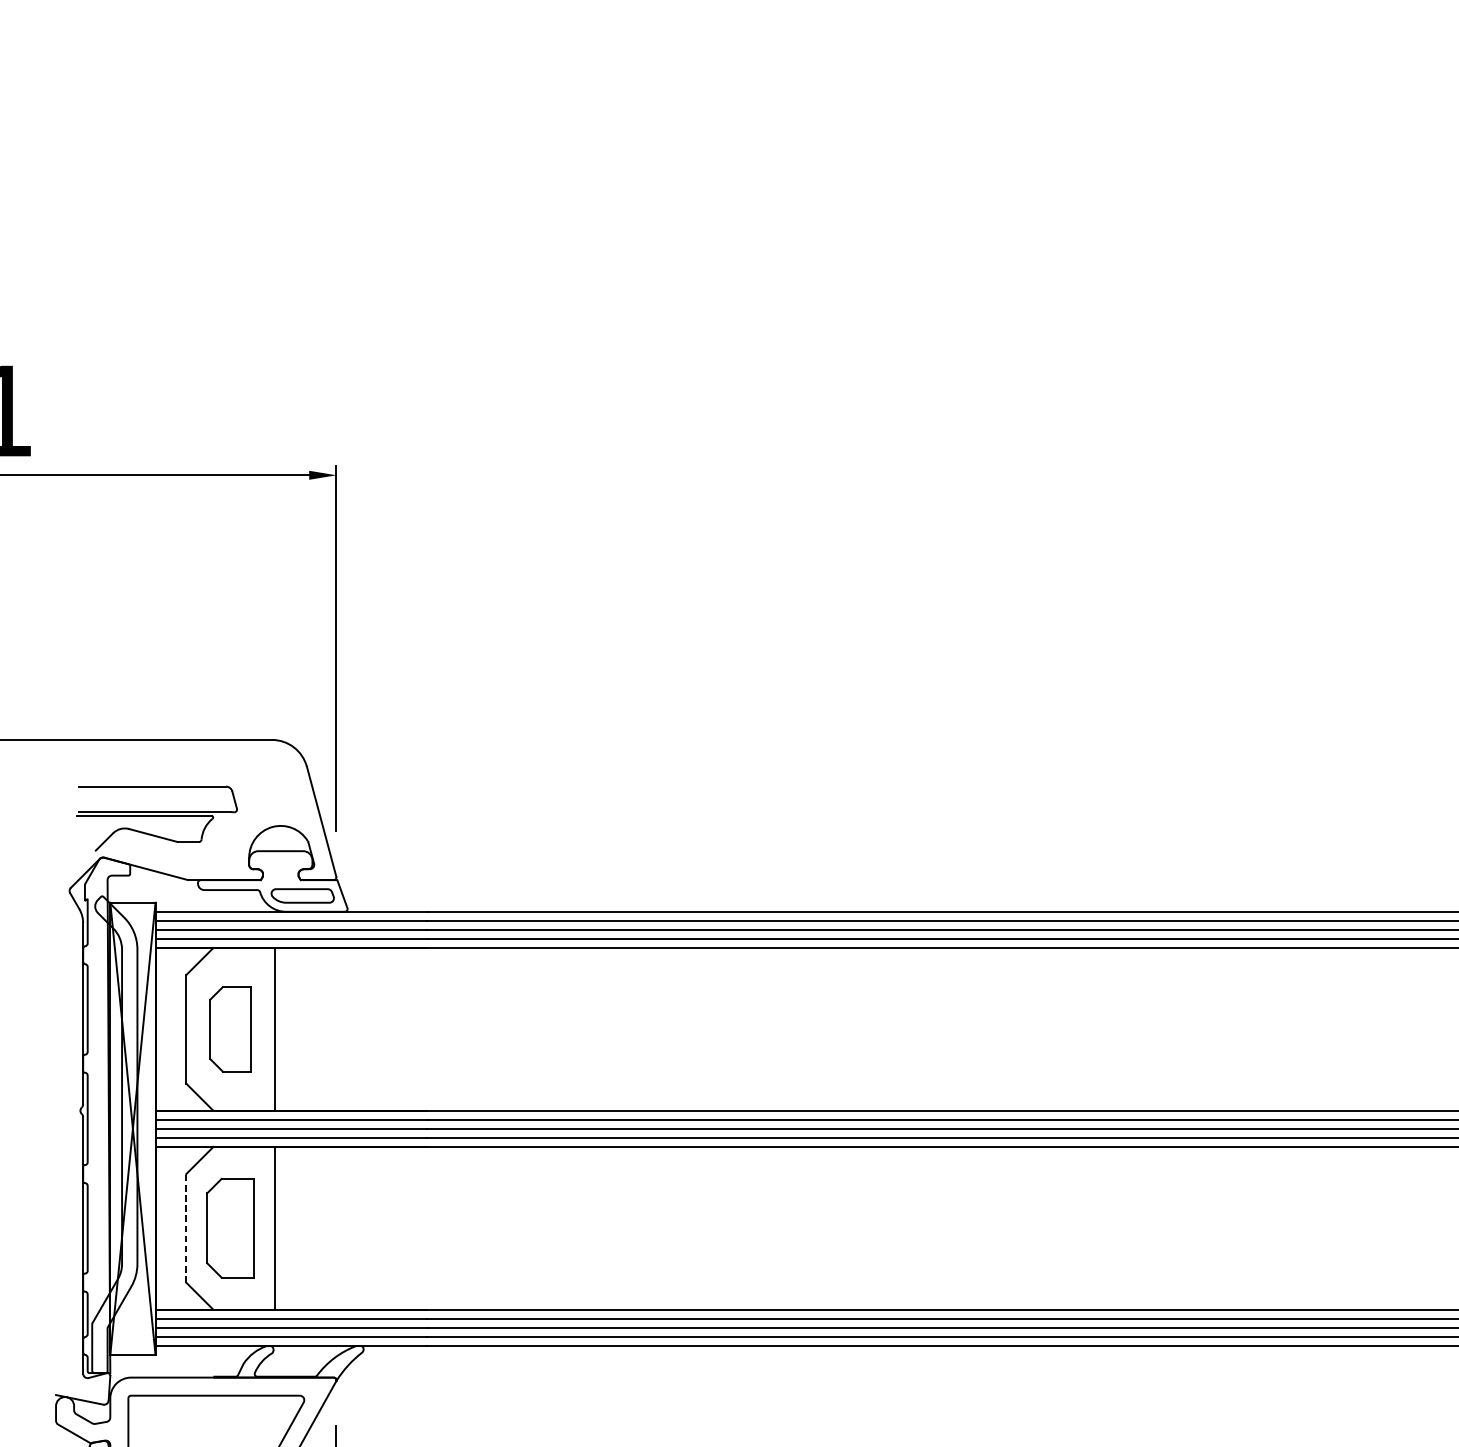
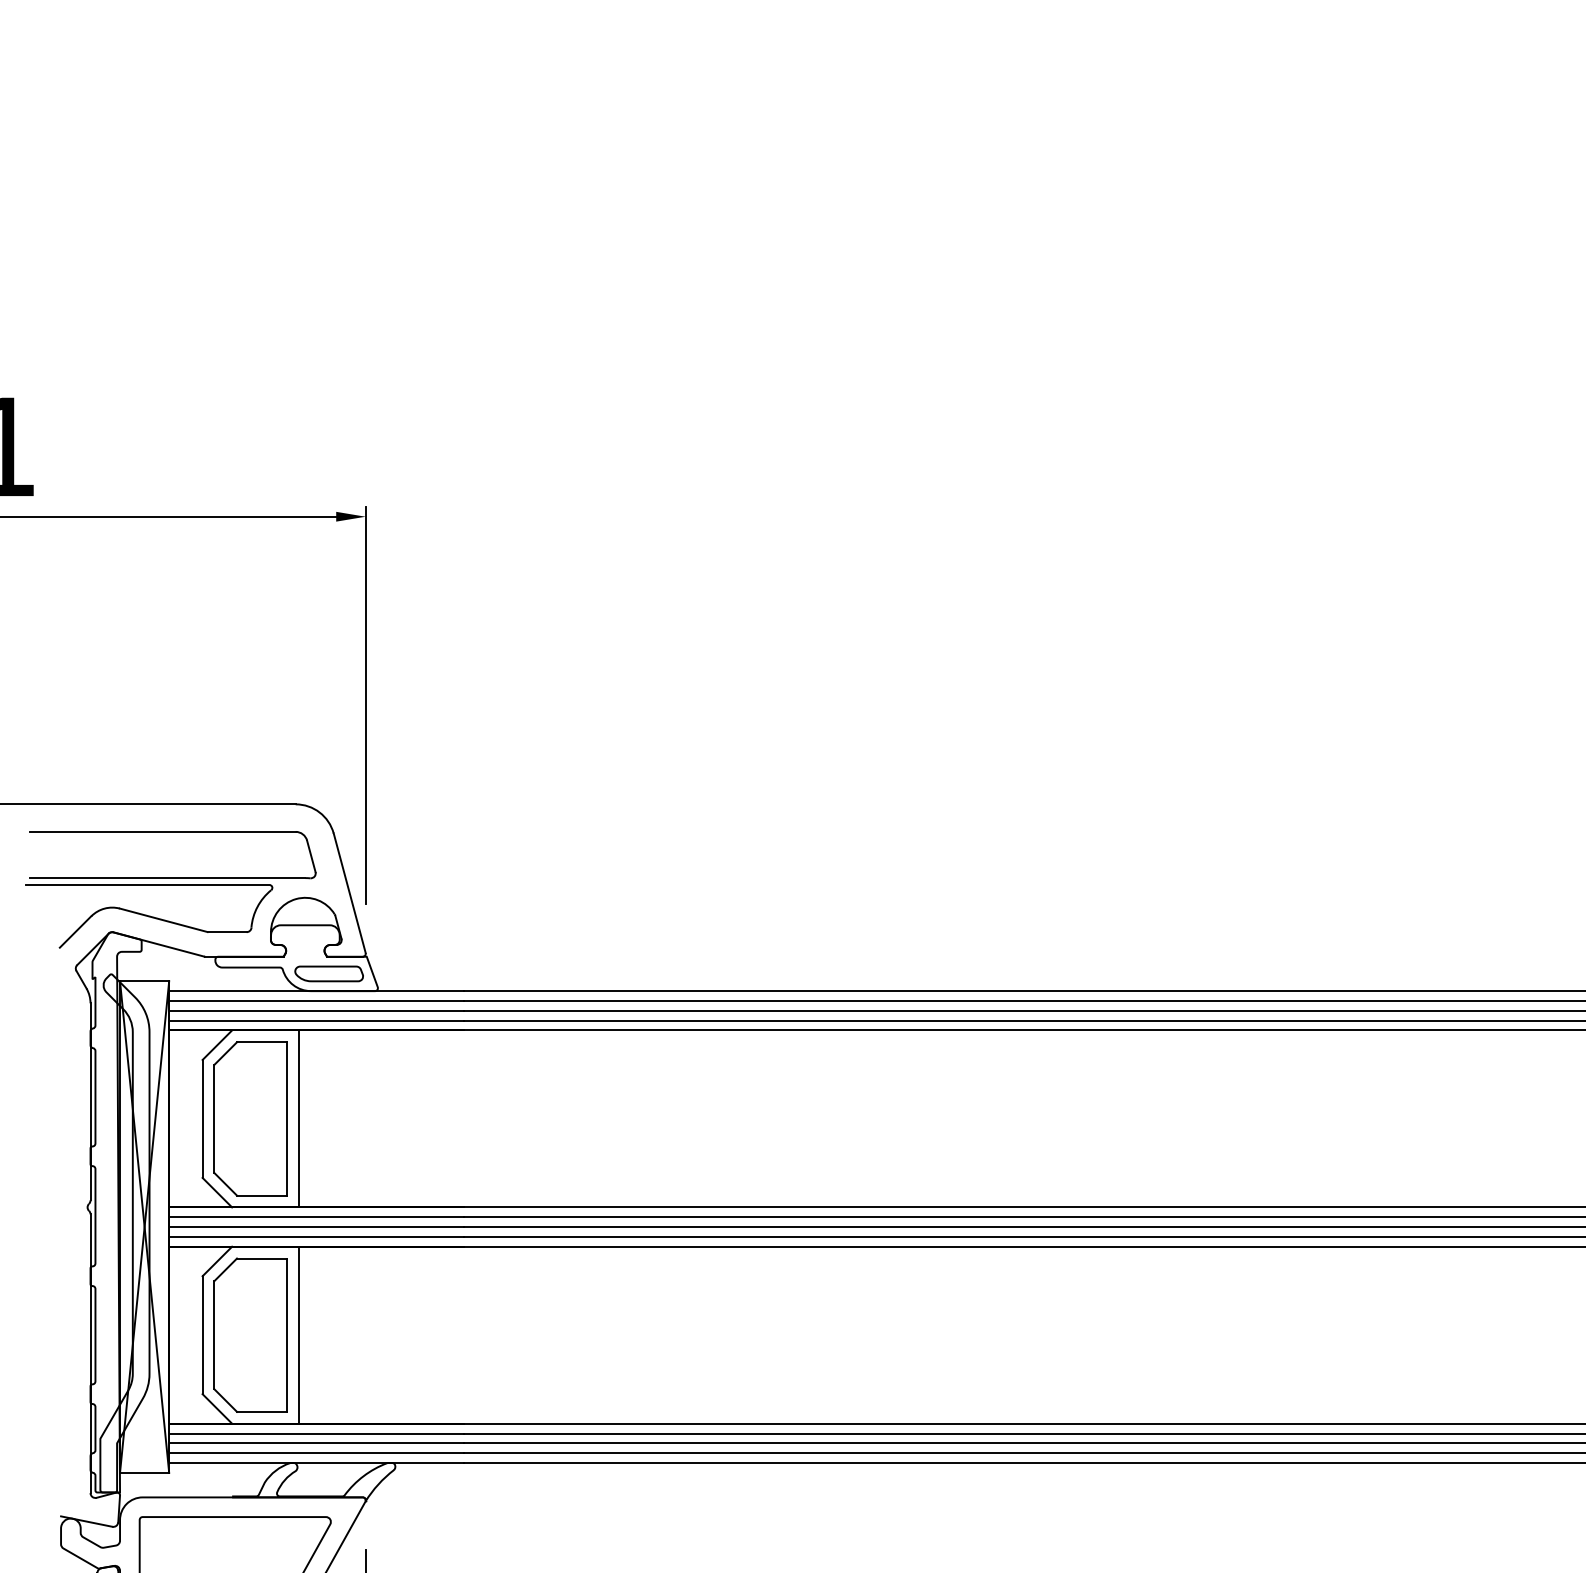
part: (156, 818) -> (170, 889), size x1.67
part: (230, 1028) -> (250, 1118), size x1.67
part: (230, 1227) -> (250, 1334), size x1.43
line: (186, 1228) -> (202, 1335), dashed -> solid

